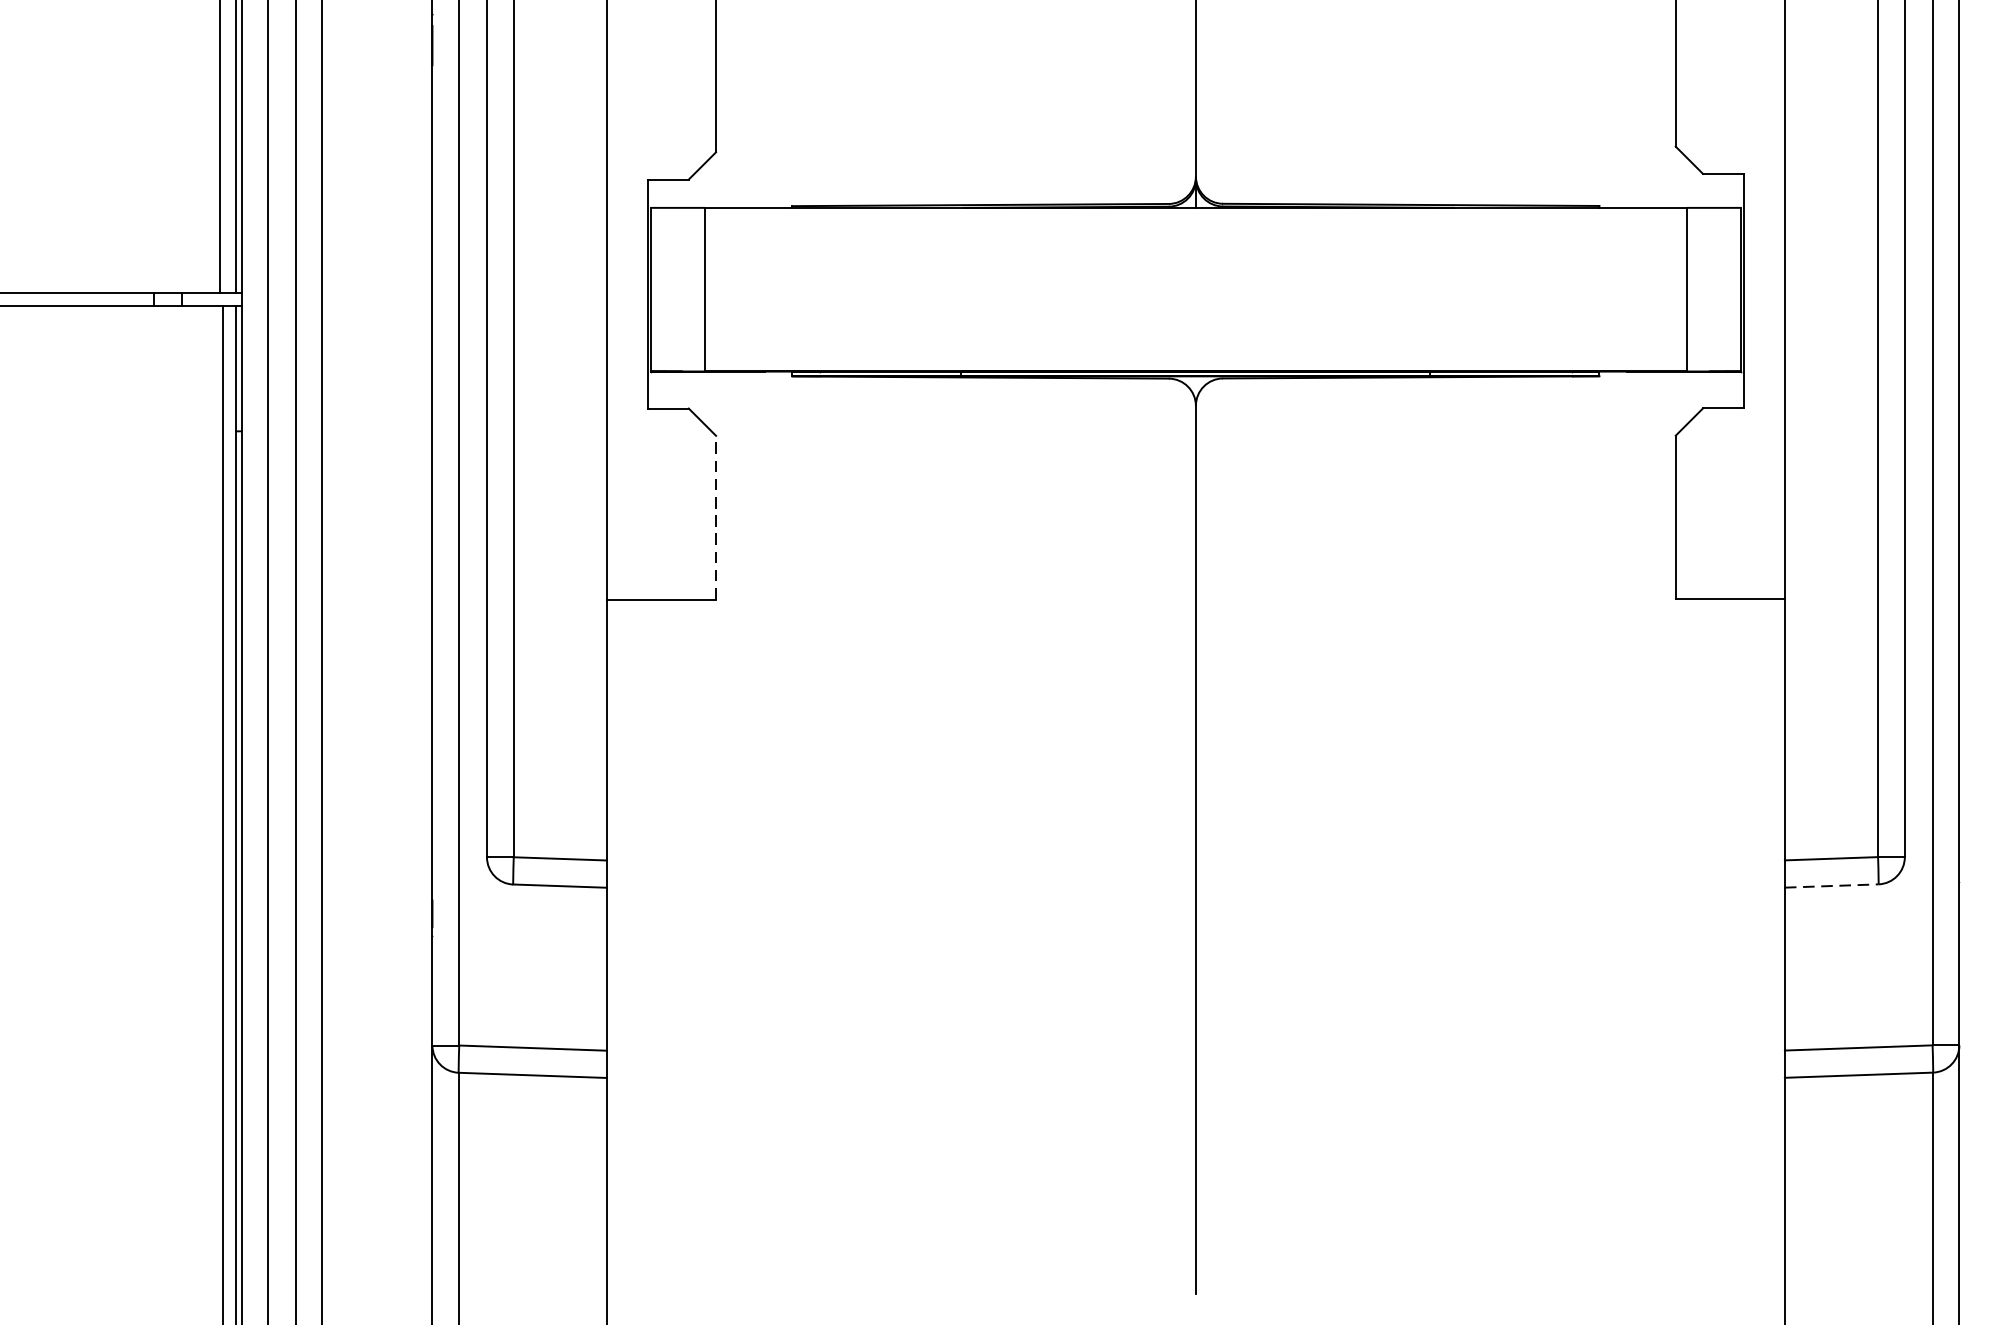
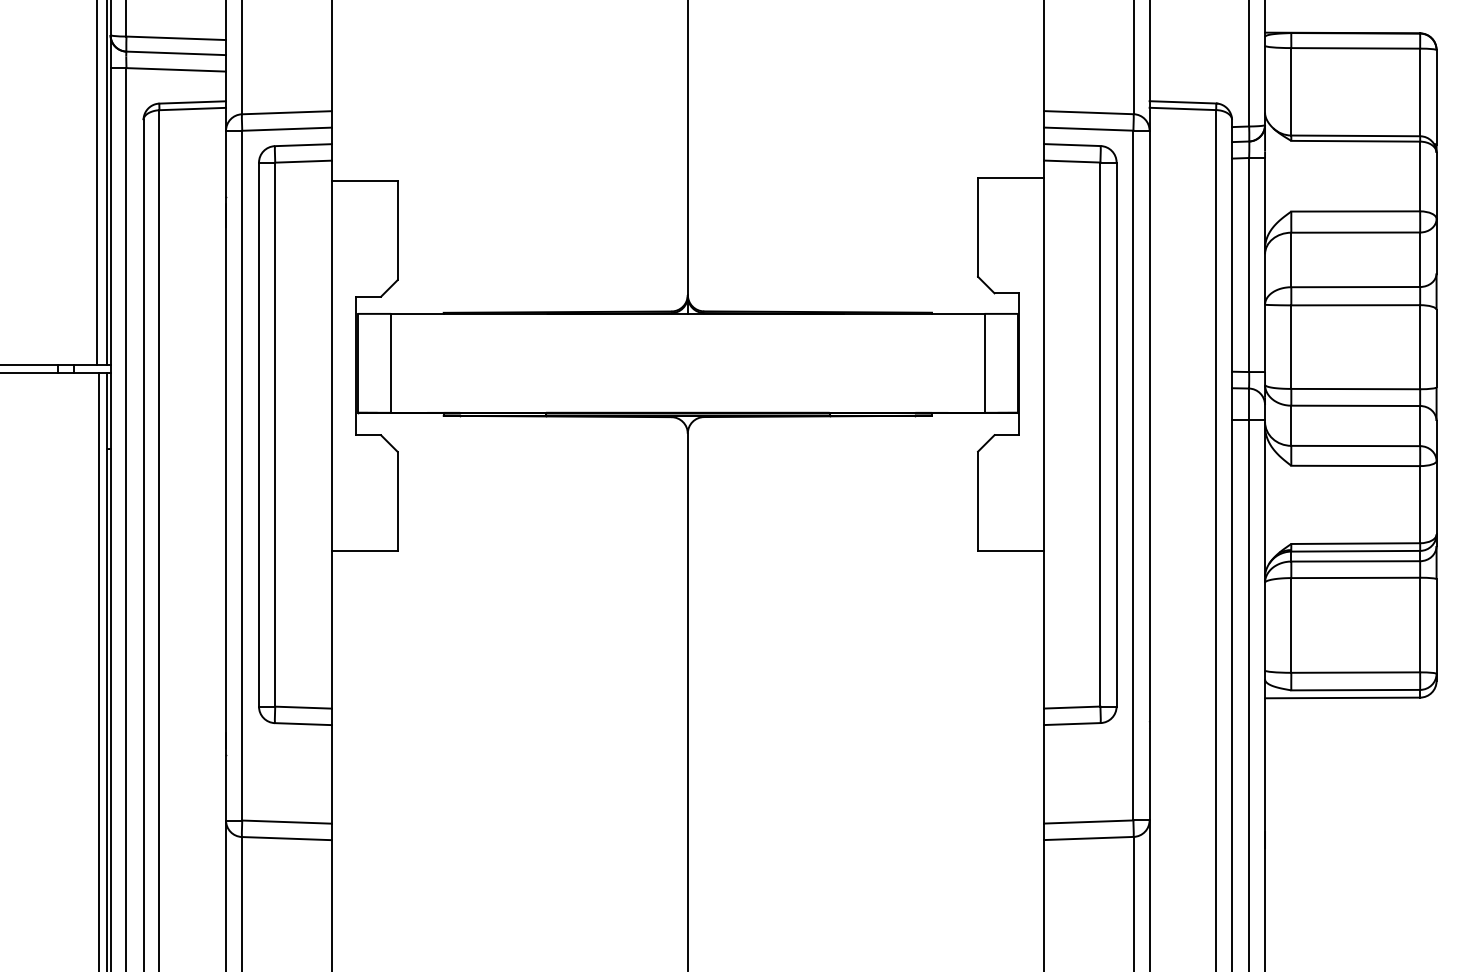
line: (715, 518) -> (397, 501), dashed -> solid
line: (1831, 886) -> (1072, 724), dashed -> solid

